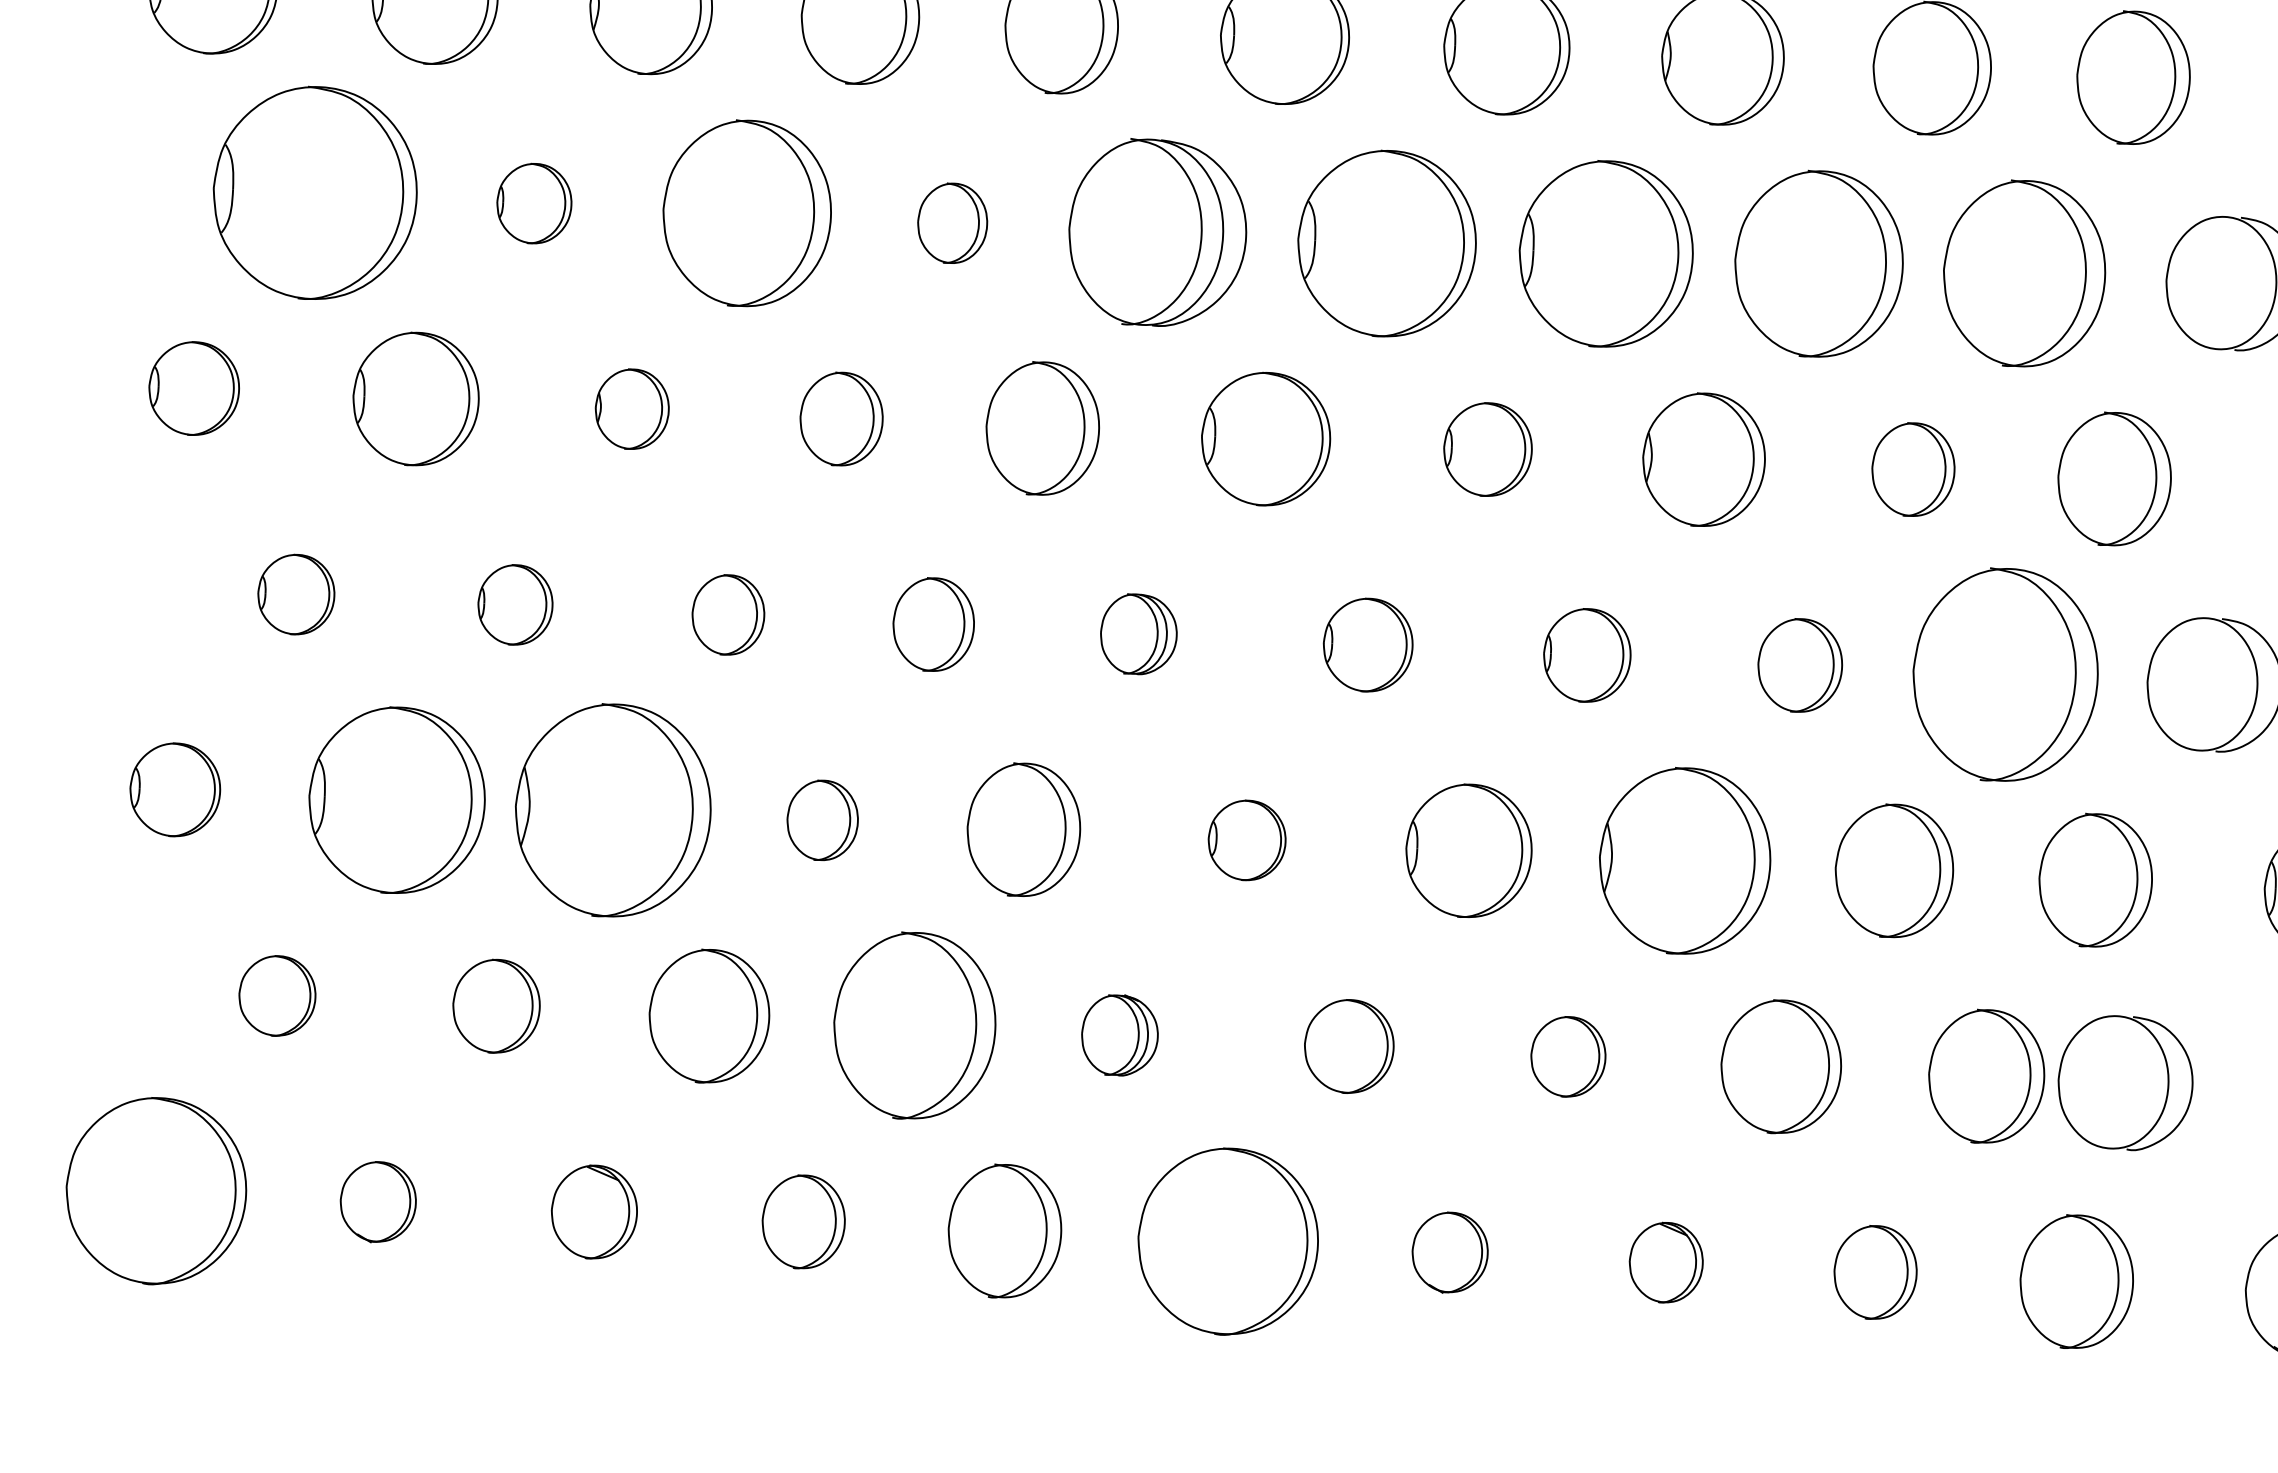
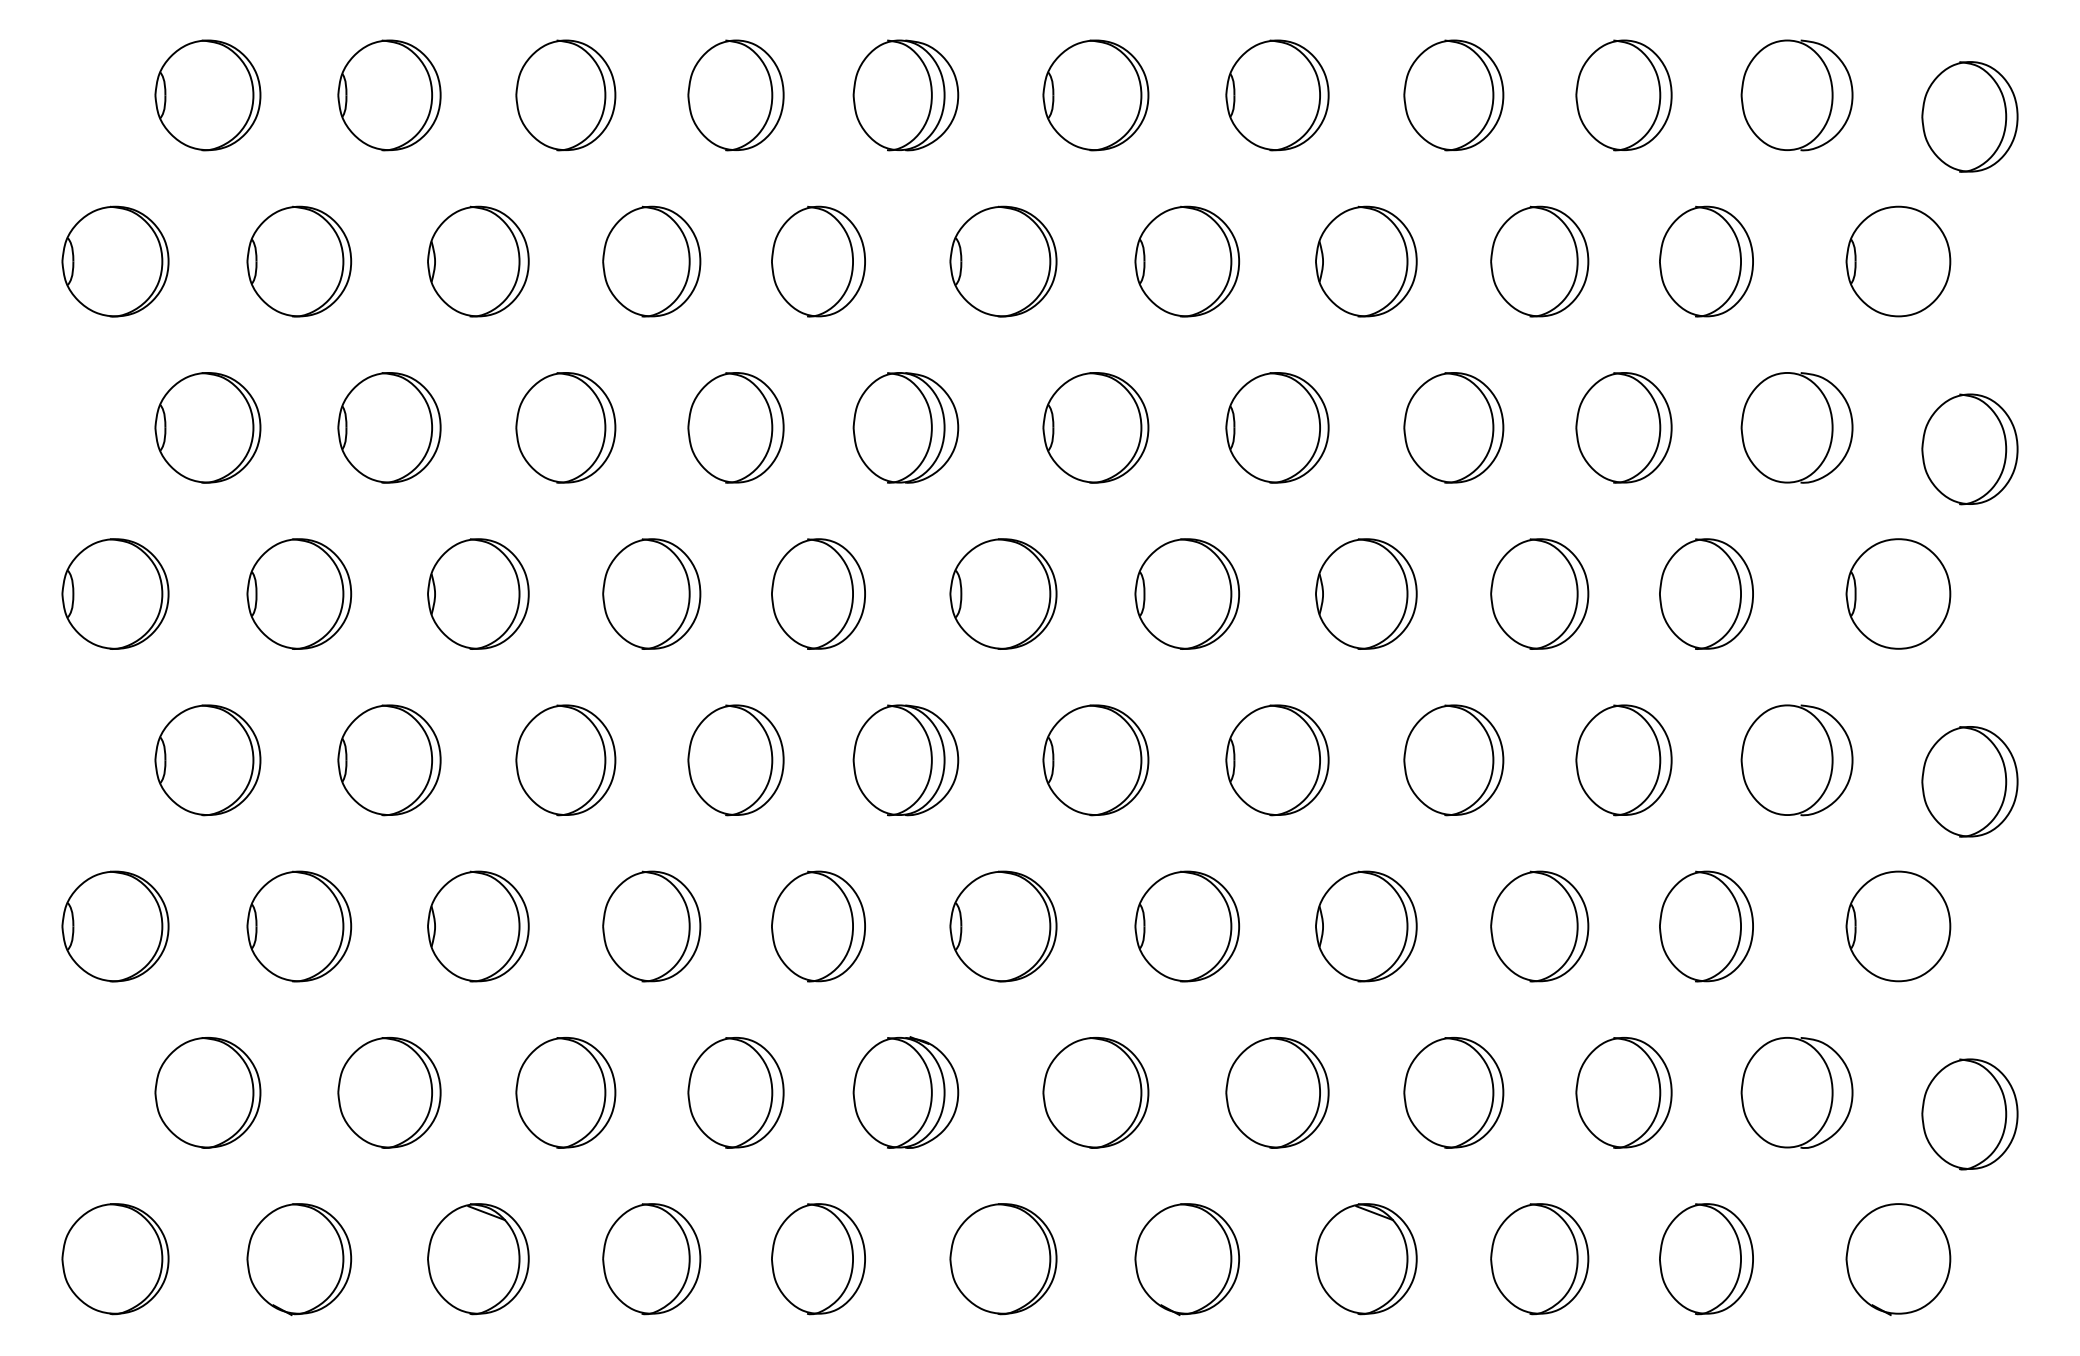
part: (314, 192) -> (207, 427), size x0.62
part: (534, 203) -> (389, 427), size x1.67
part: (746, 213) -> (565, 427), size x0.71
part: (952, 222) -> (735, 427), size x1.67
part: (1157, 232) -> (905, 427), size x0.71
part: (1386, 243) -> (1095, 427), size x0.71
part: (1606, 253) -> (1277, 427), size x0.71
part: (1818, 263) -> (1453, 427), size x0.71
part: (2023, 273) -> (1623, 427), size x0.71
part: (194, 387) -> (115, 593), size x1.43
part: (632, 408) -> (478, 593), size x1.67
part: (841, 418) -> (651, 593), size x1.43
part: (1488, 448) -> (1187, 593), size x1.43
part: (1913, 469) -> (1539, 593), size x1.43
part: (295, 594) -> (207, 760), size x1.67
part: (515, 605) -> (389, 760), size x1.67
part: (727, 615) -> (565, 760), size x1.67
part: (933, 624) -> (735, 760), size x1.43
part: (1138, 634) -> (905, 760), size x1.67
part: (1367, 645) -> (1095, 760), size x1.43
part: (1587, 655) -> (1277, 760), size x1.43
part: (1799, 665) -> (1453, 760), size x1.43
part: (2004, 675) -> (1623, 760), size x0.62
part: (175, 789) -> (115, 926), size x1.43
part: (397, 800) -> (299, 926), size x0.71
part: (613, 810) -> (478, 926), size x0.62
part: (822, 820) -> (651, 926), size x1.67
part: (1247, 840) -> (1003, 926), size x1.67
part: (1685, 861) -> (1366, 926), size x0.71
part: (276, 995) -> (207, 1092), size x1.67
part: (496, 1005) -> (389, 1092), size x1.43
part: (914, 1025) -> (735, 1092), size x0.71
part: (1119, 1035) -> (905, 1092), size x1.67
part: (1348, 1046) -> (1095, 1092), size x1.43
part: (1568, 1056) -> (1277, 1092), size x1.67
part: (2124, 1082) -> (1796, 1092), moved
part: (156, 1191) -> (115, 1259), size x0.71
part: (378, 1202) -> (299, 1259), size x1.67
part: (594, 1212) -> (478, 1259), size x1.43
part: (803, 1222) -> (651, 1259), size x1.43
part: (1228, 1242) -> (1003, 1259), size x0.71
part: (1450, 1252) -> (1187, 1259), size x1.67
part: (1666, 1263) -> (1366, 1259), size x1.67
part: (1875, 1272) -> (1539, 1259), size x1.43

